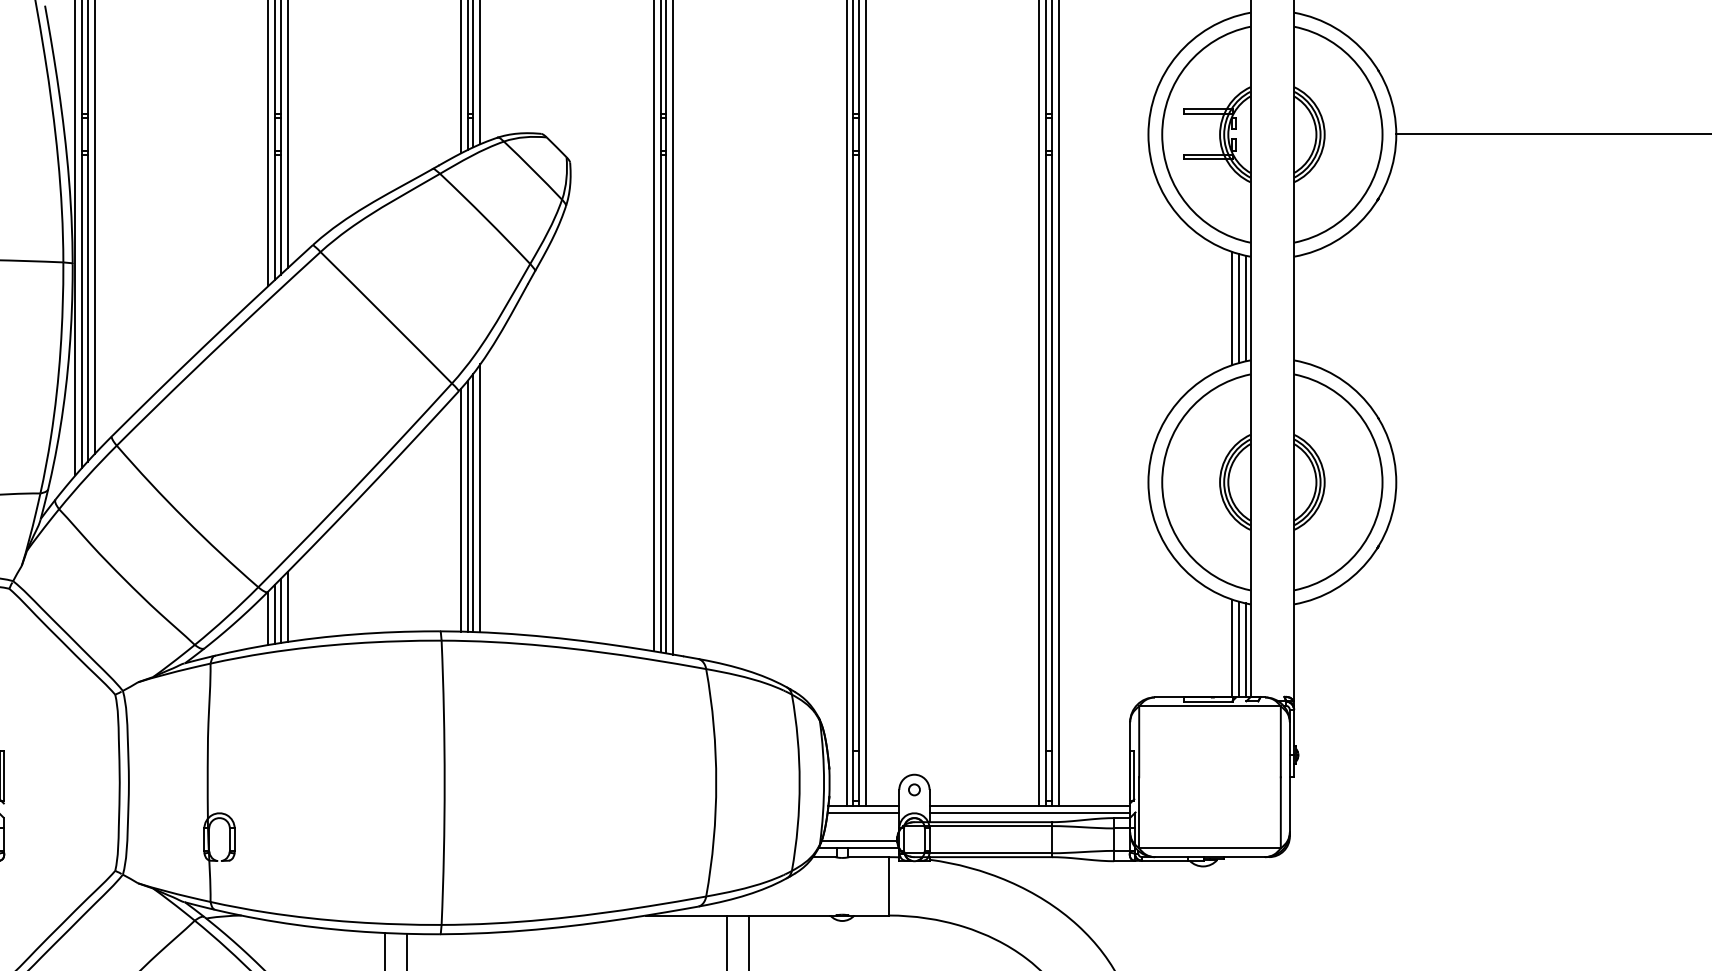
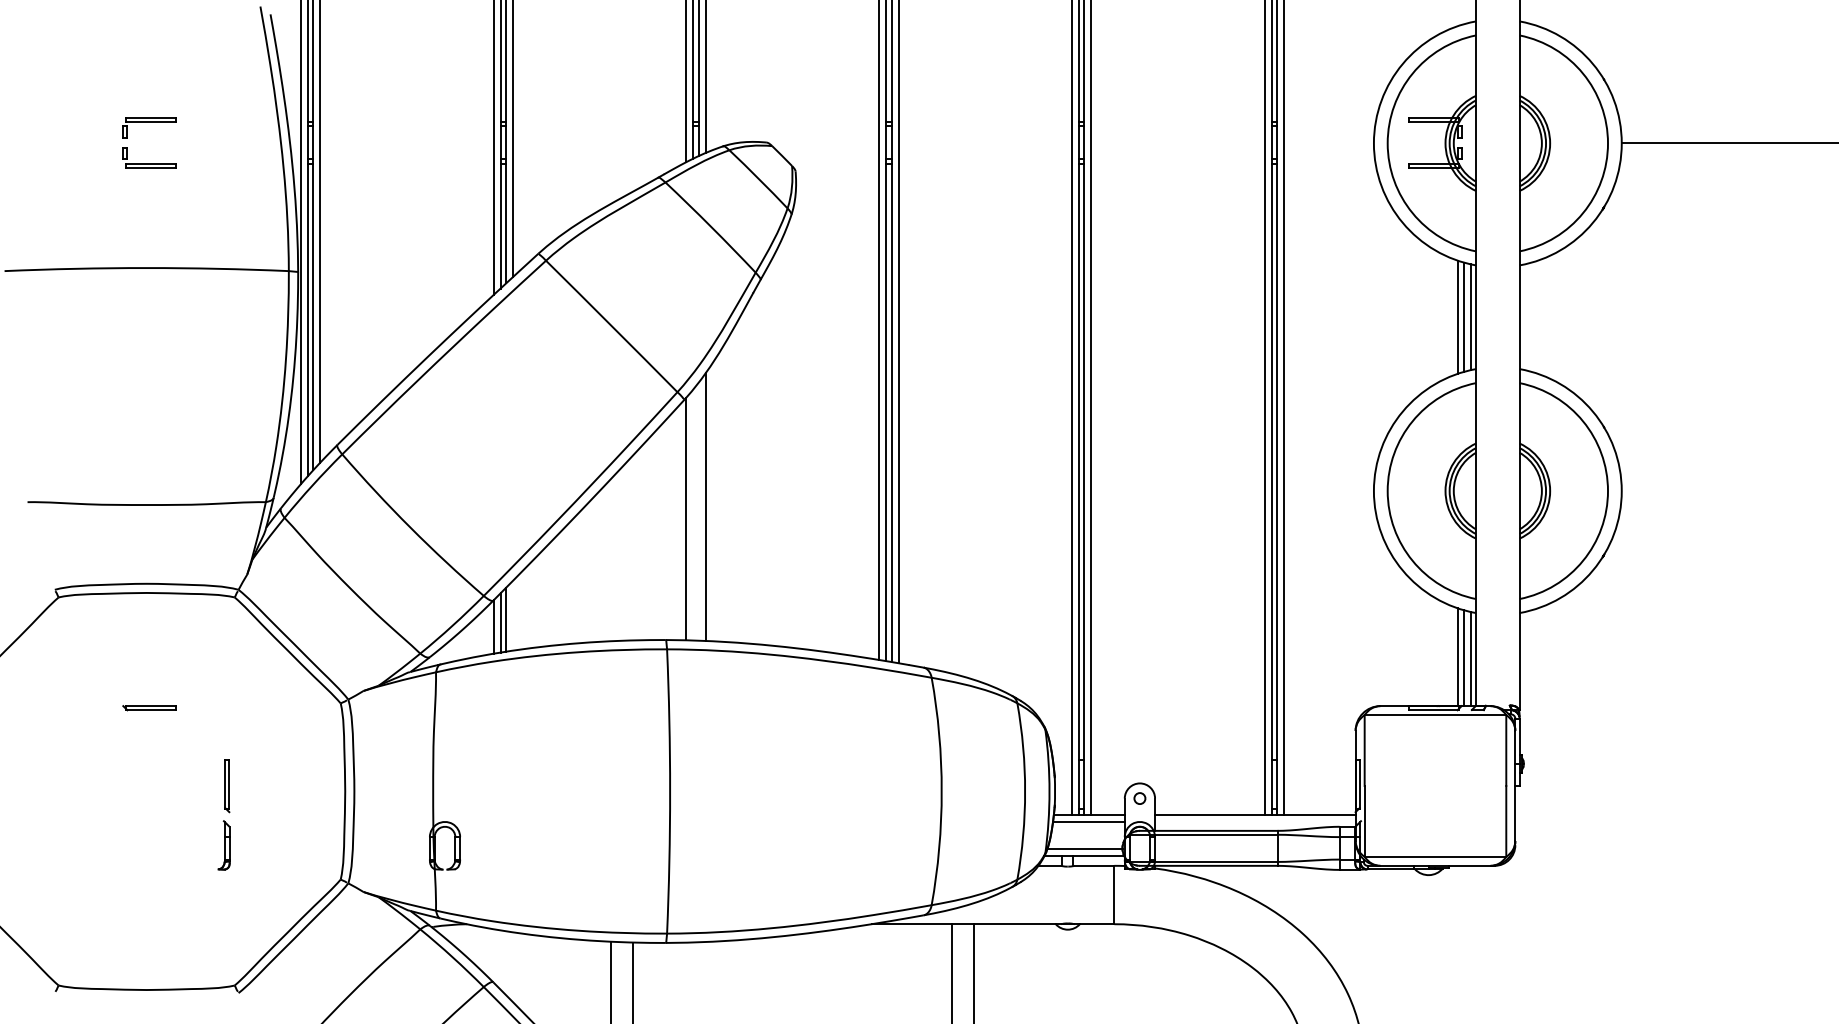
line: (473, 502) -> (698, 511), removed
line: (468, 505) -> (693, 514), removed
line: (287, 606) -> (512, 615), removed
line: (1030, 812) -> (1255, 821), removed

